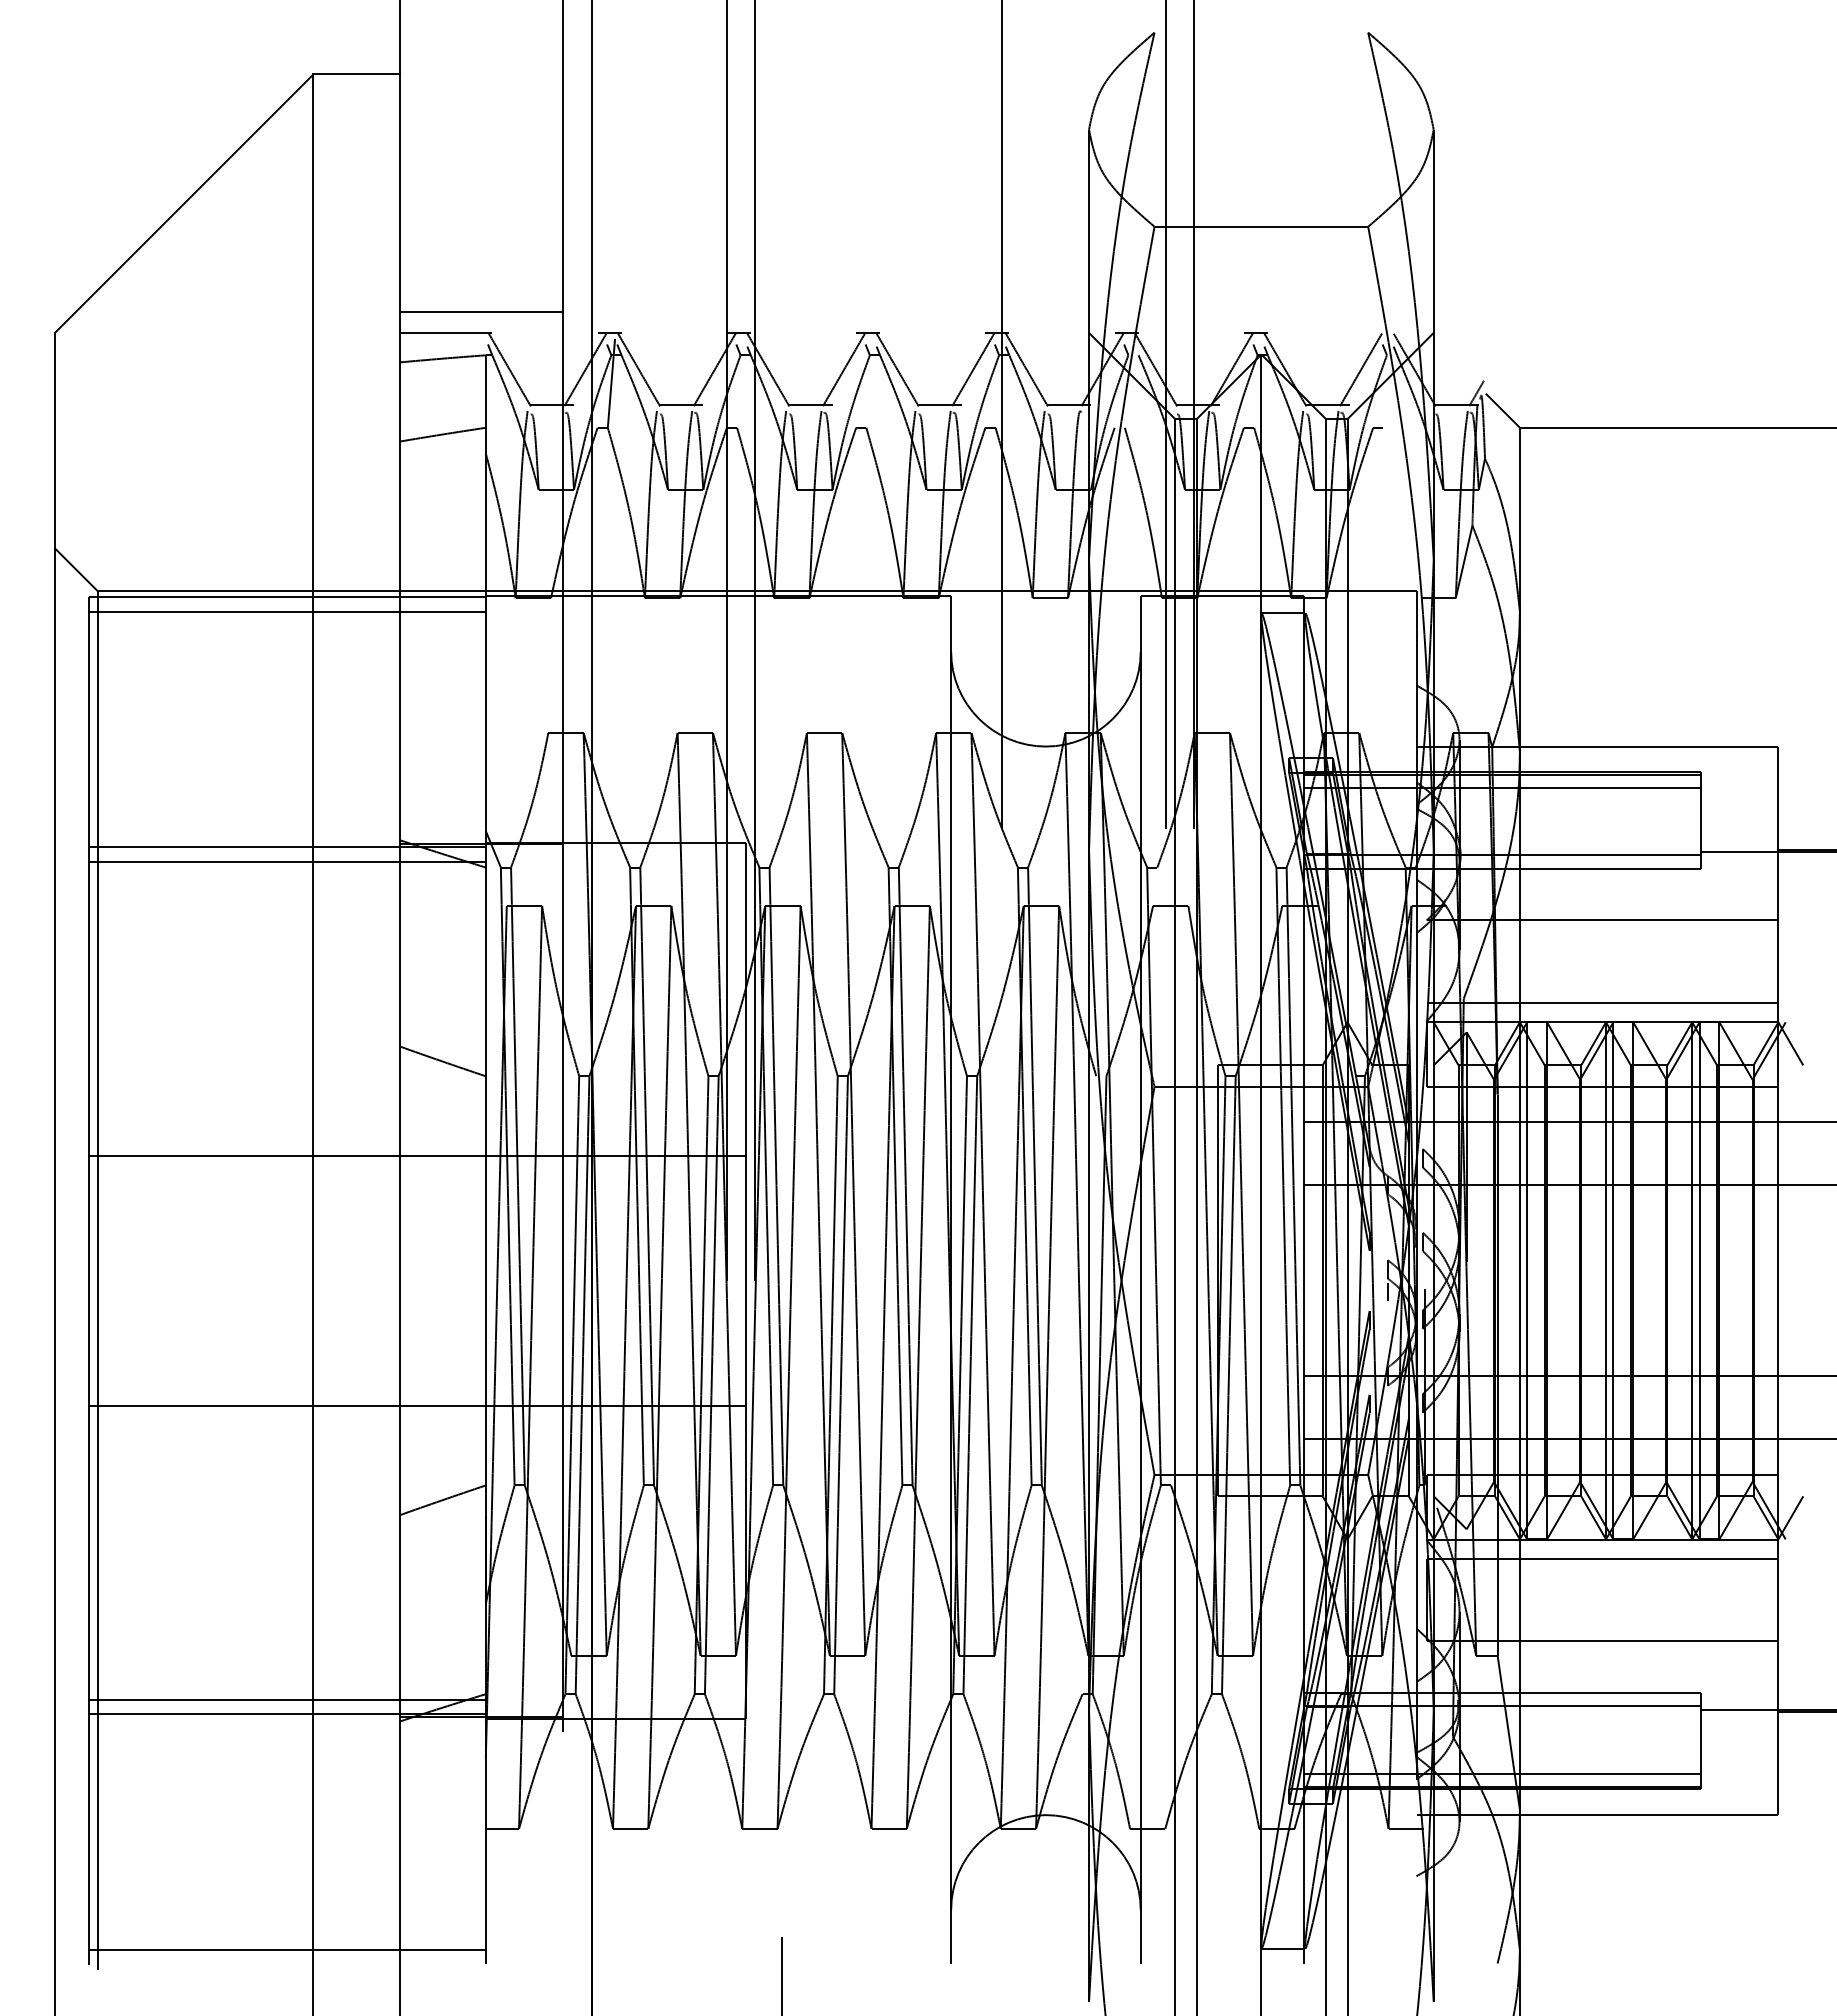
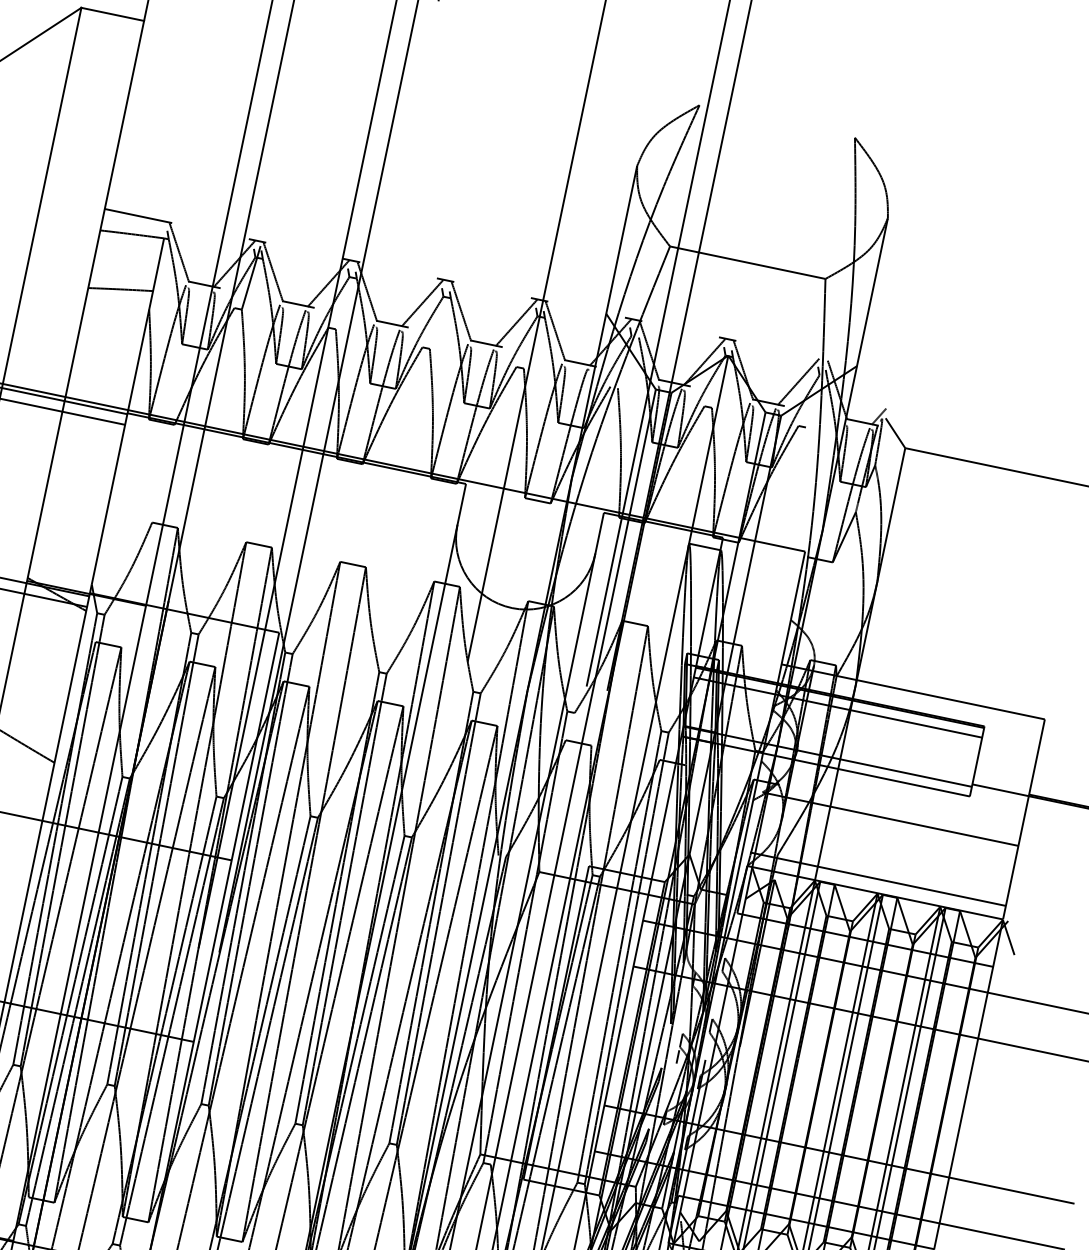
line: (481, 312) -> (167, 206), removed

